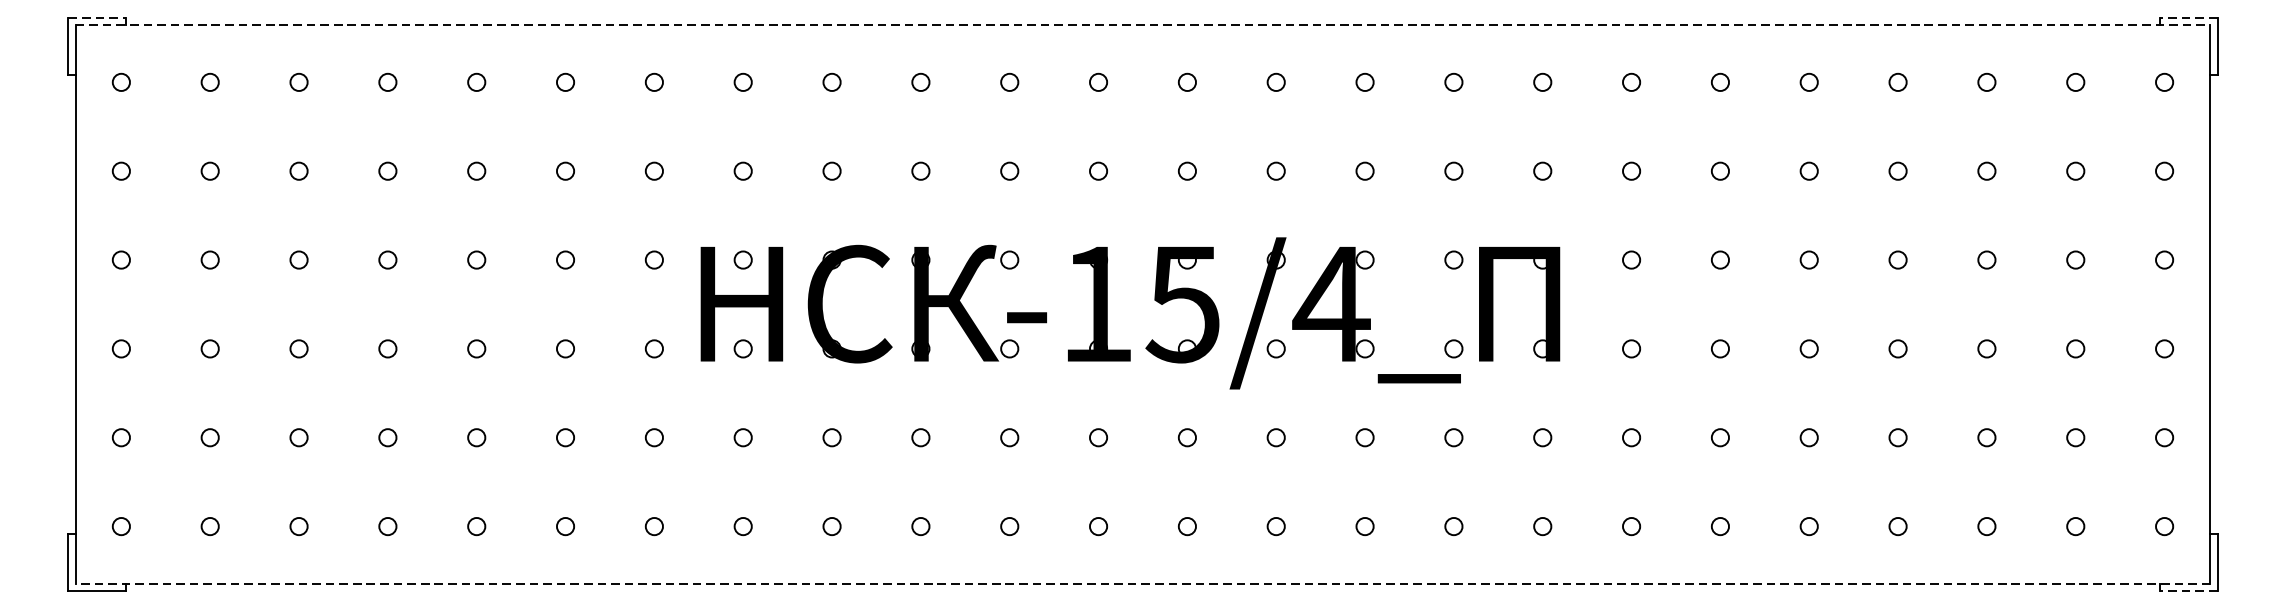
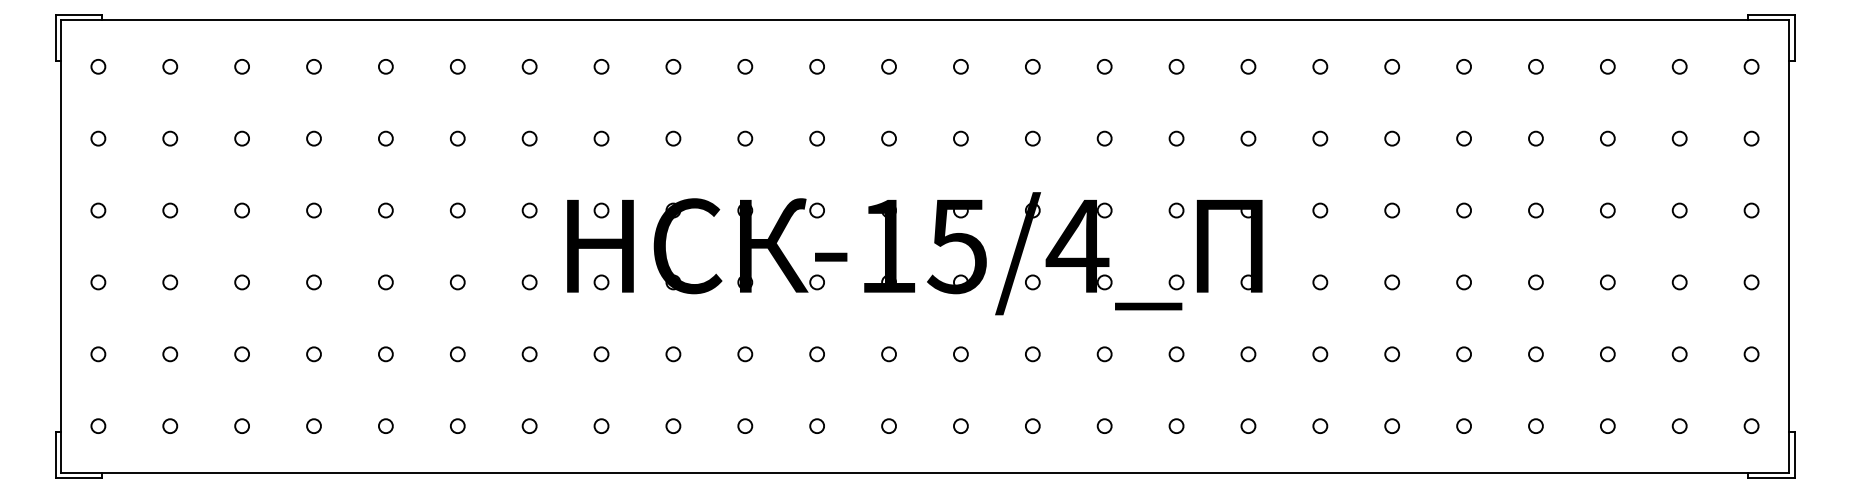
line: (98, 17) -> (79, 14), dashed -> solid
line: (2187, 17) -> (1770, 14), dashed -> solid
line: (1143, 25) -> (925, 20), dashed -> solid
line: (1143, 583) -> (925, 472), dashed -> solid
line: (2187, 591) -> (1770, 478), dashed -> solid

